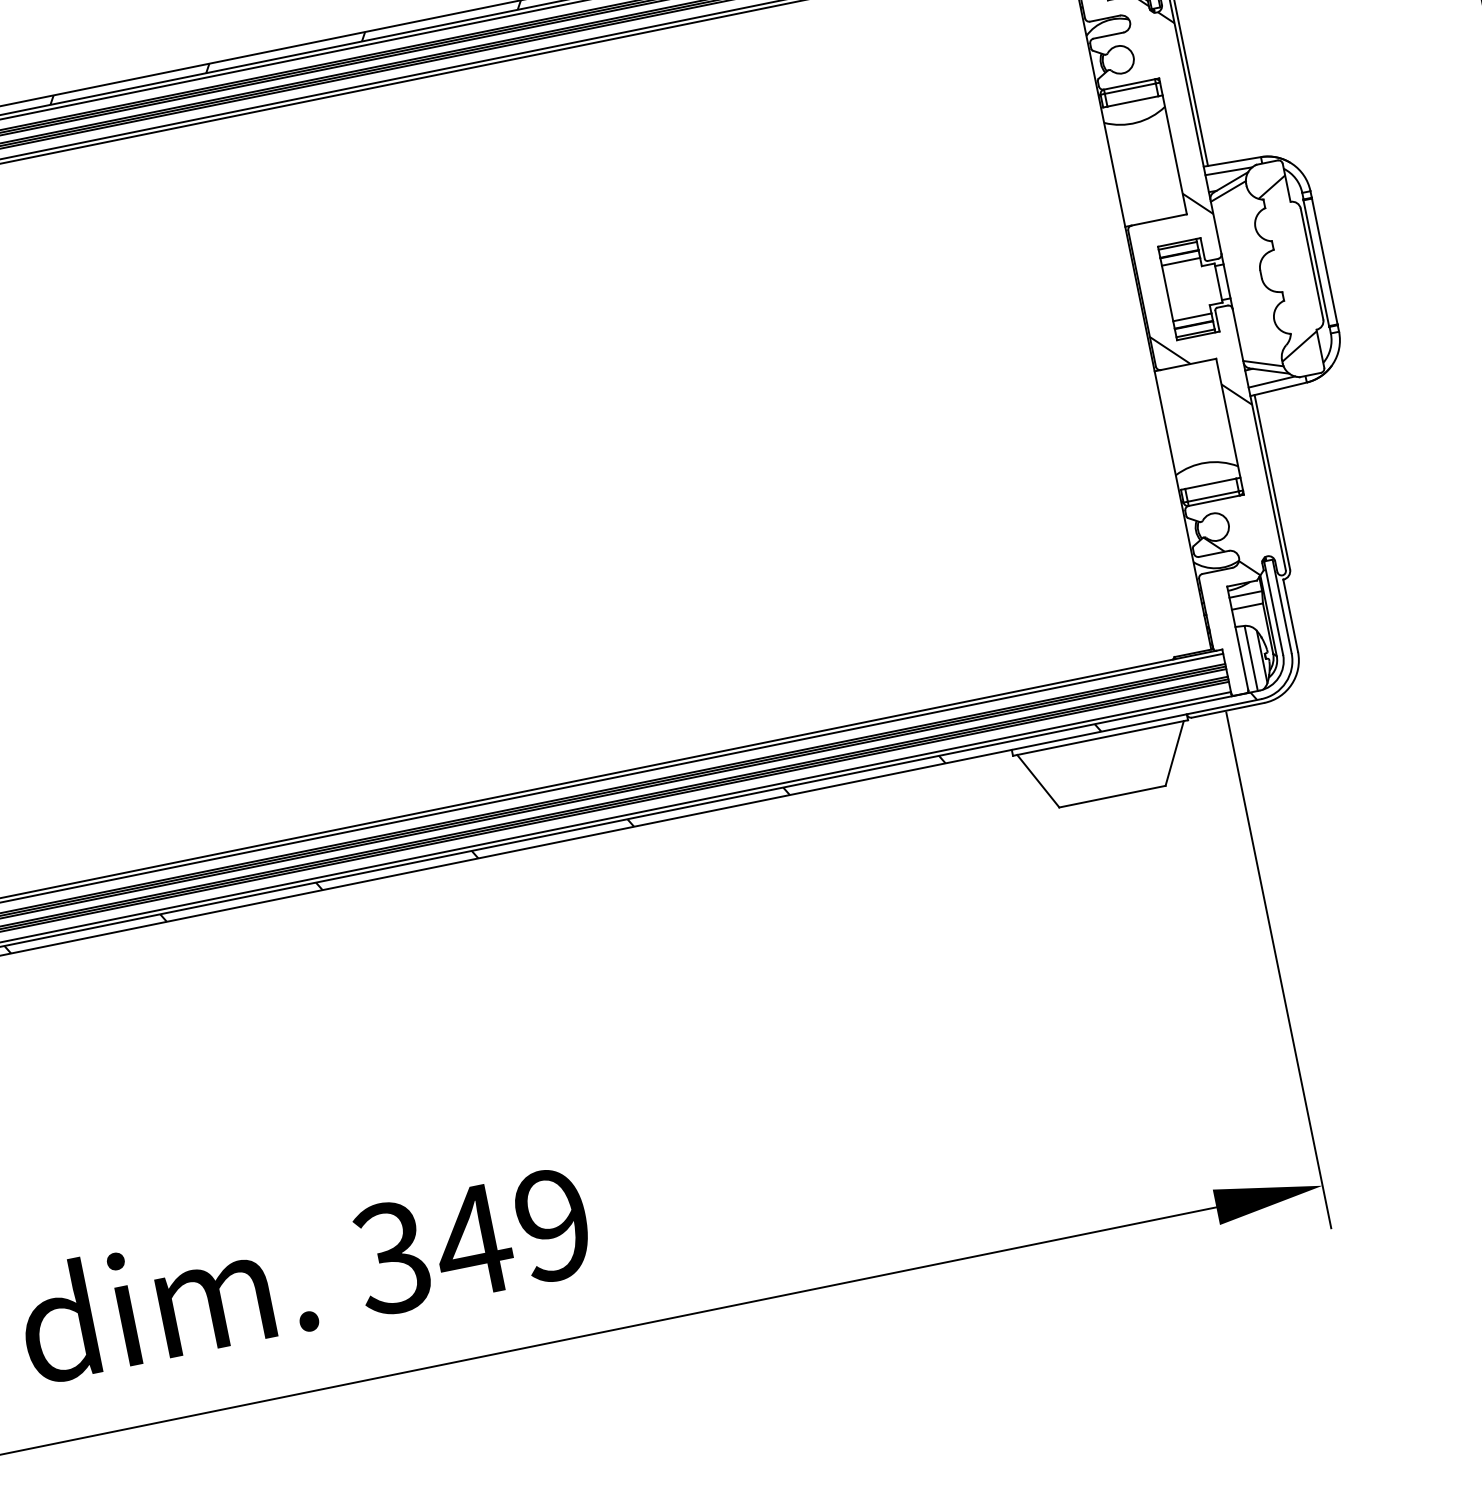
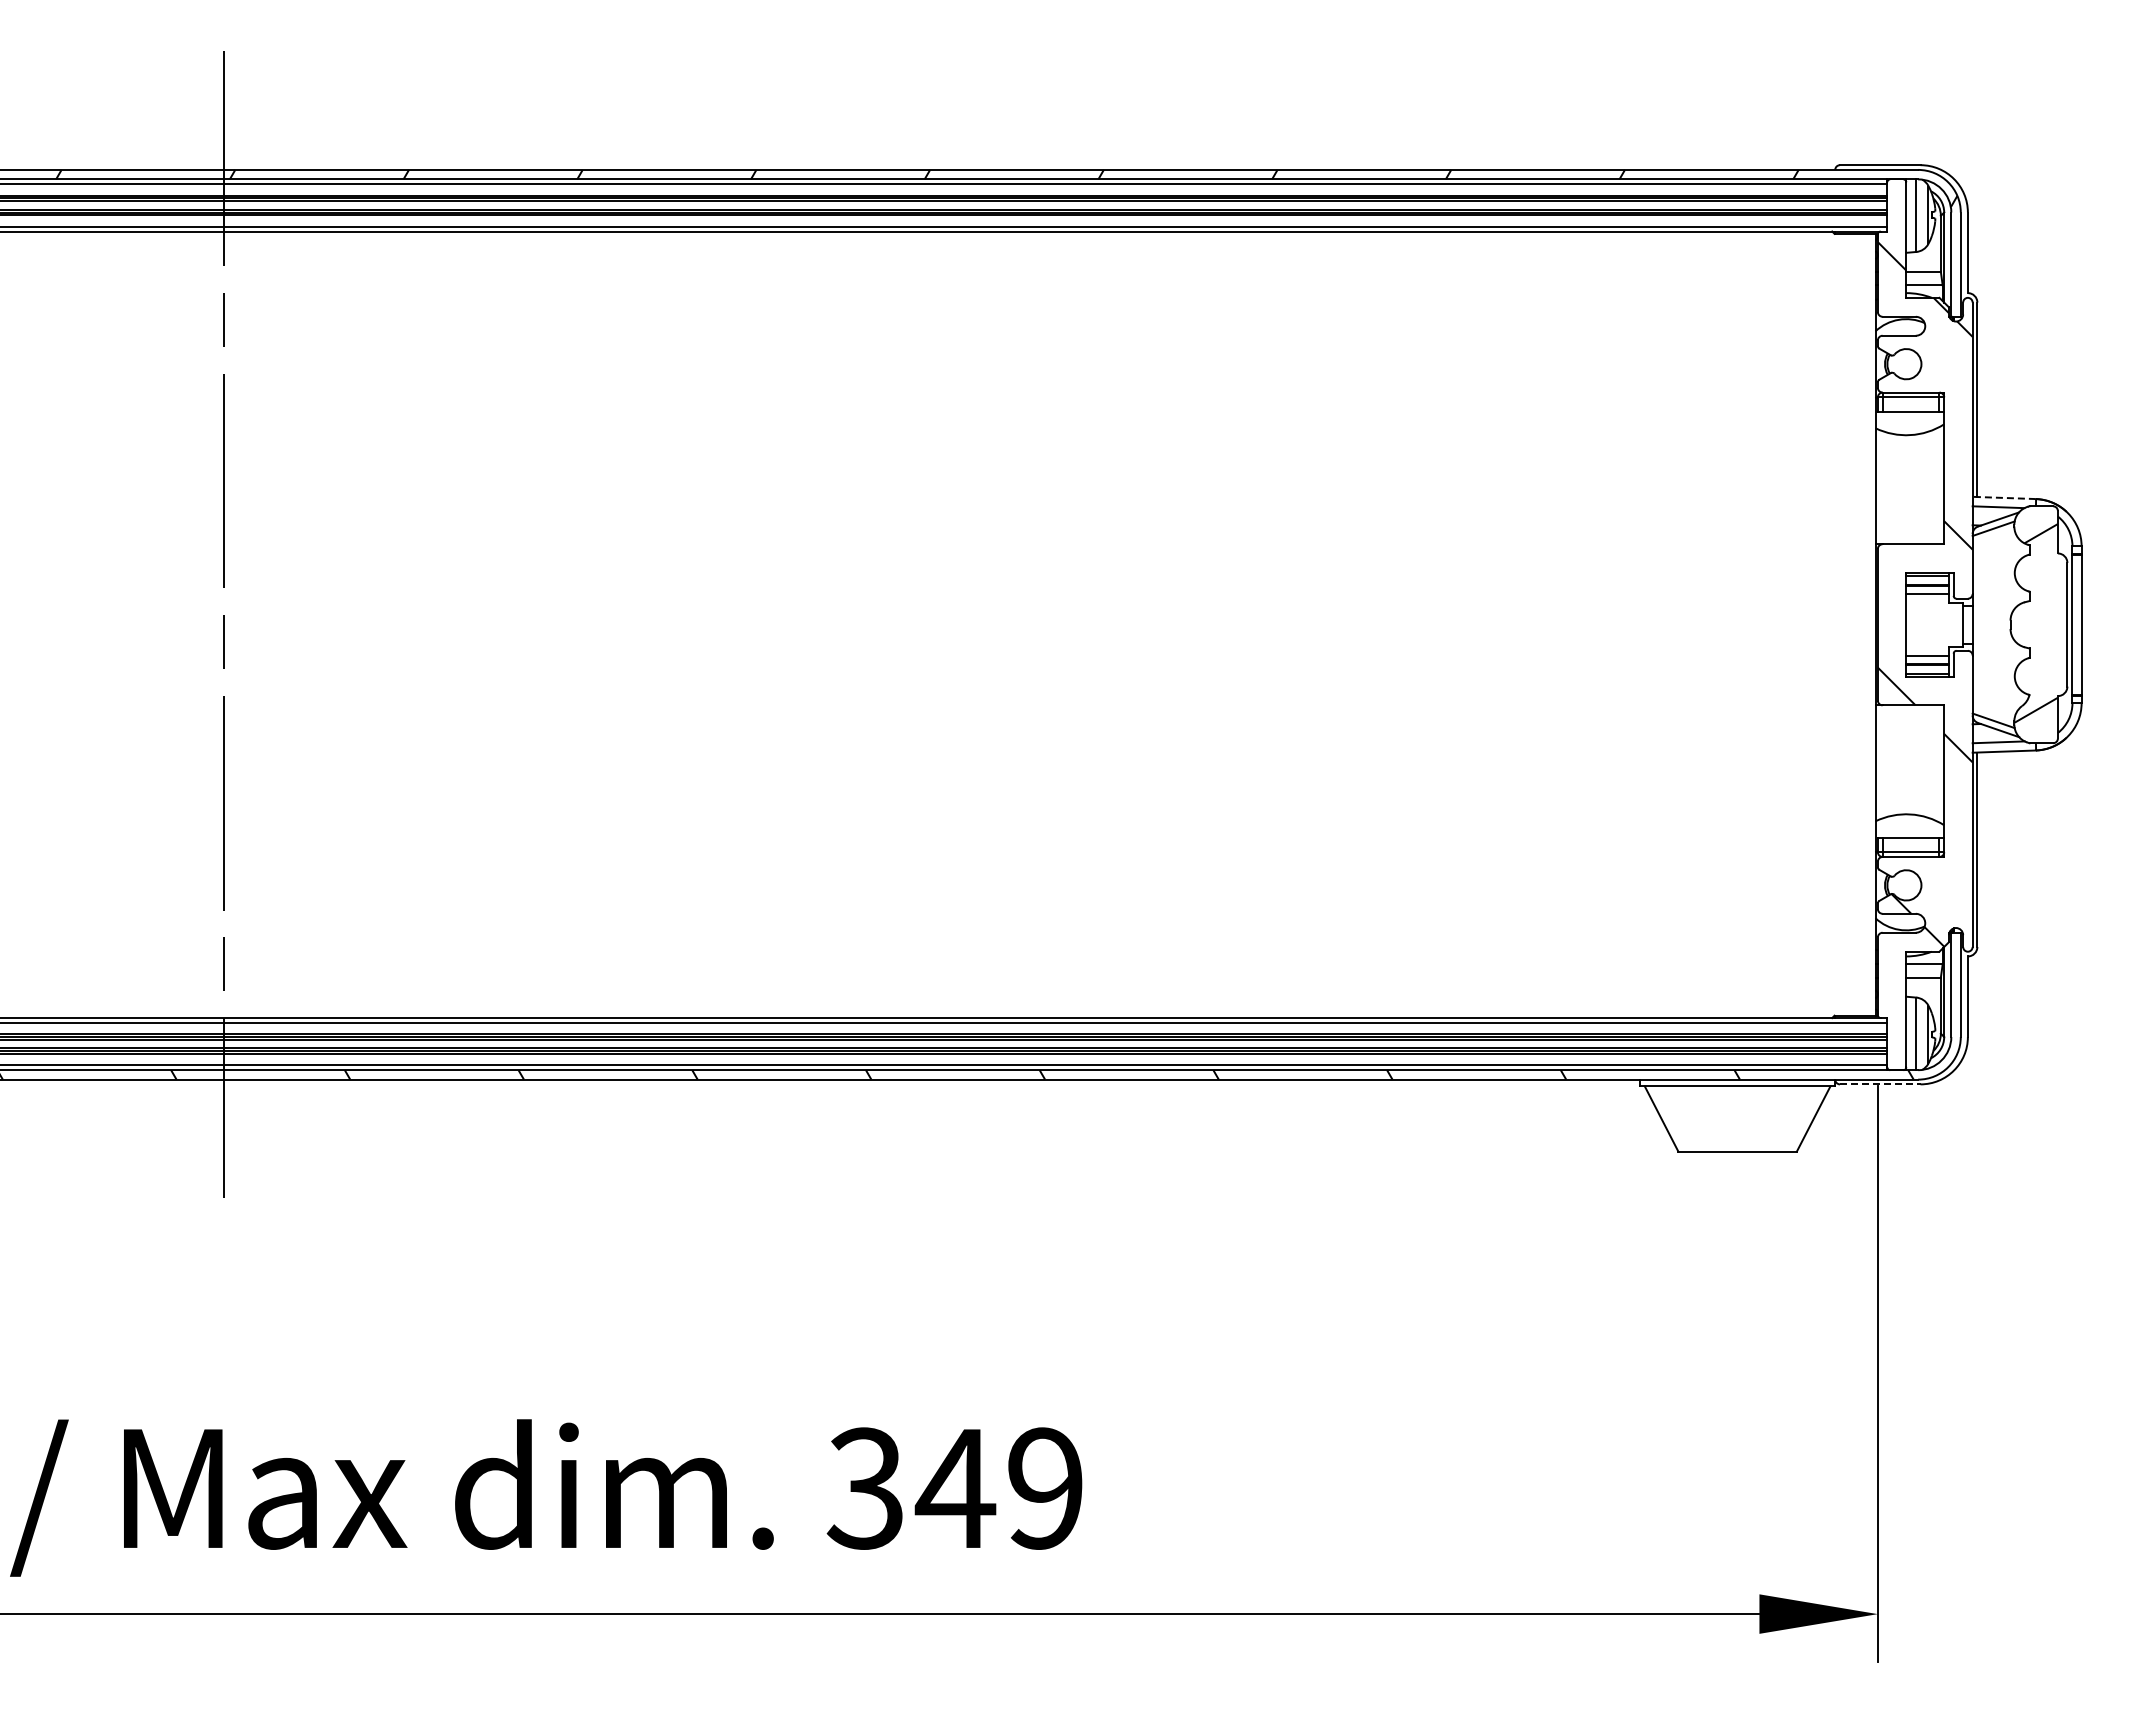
line: (1232, 161) -> (2004, 497), solid -> dashed
line: (1228, 710) -> (1880, 1084), solid -> dashed

